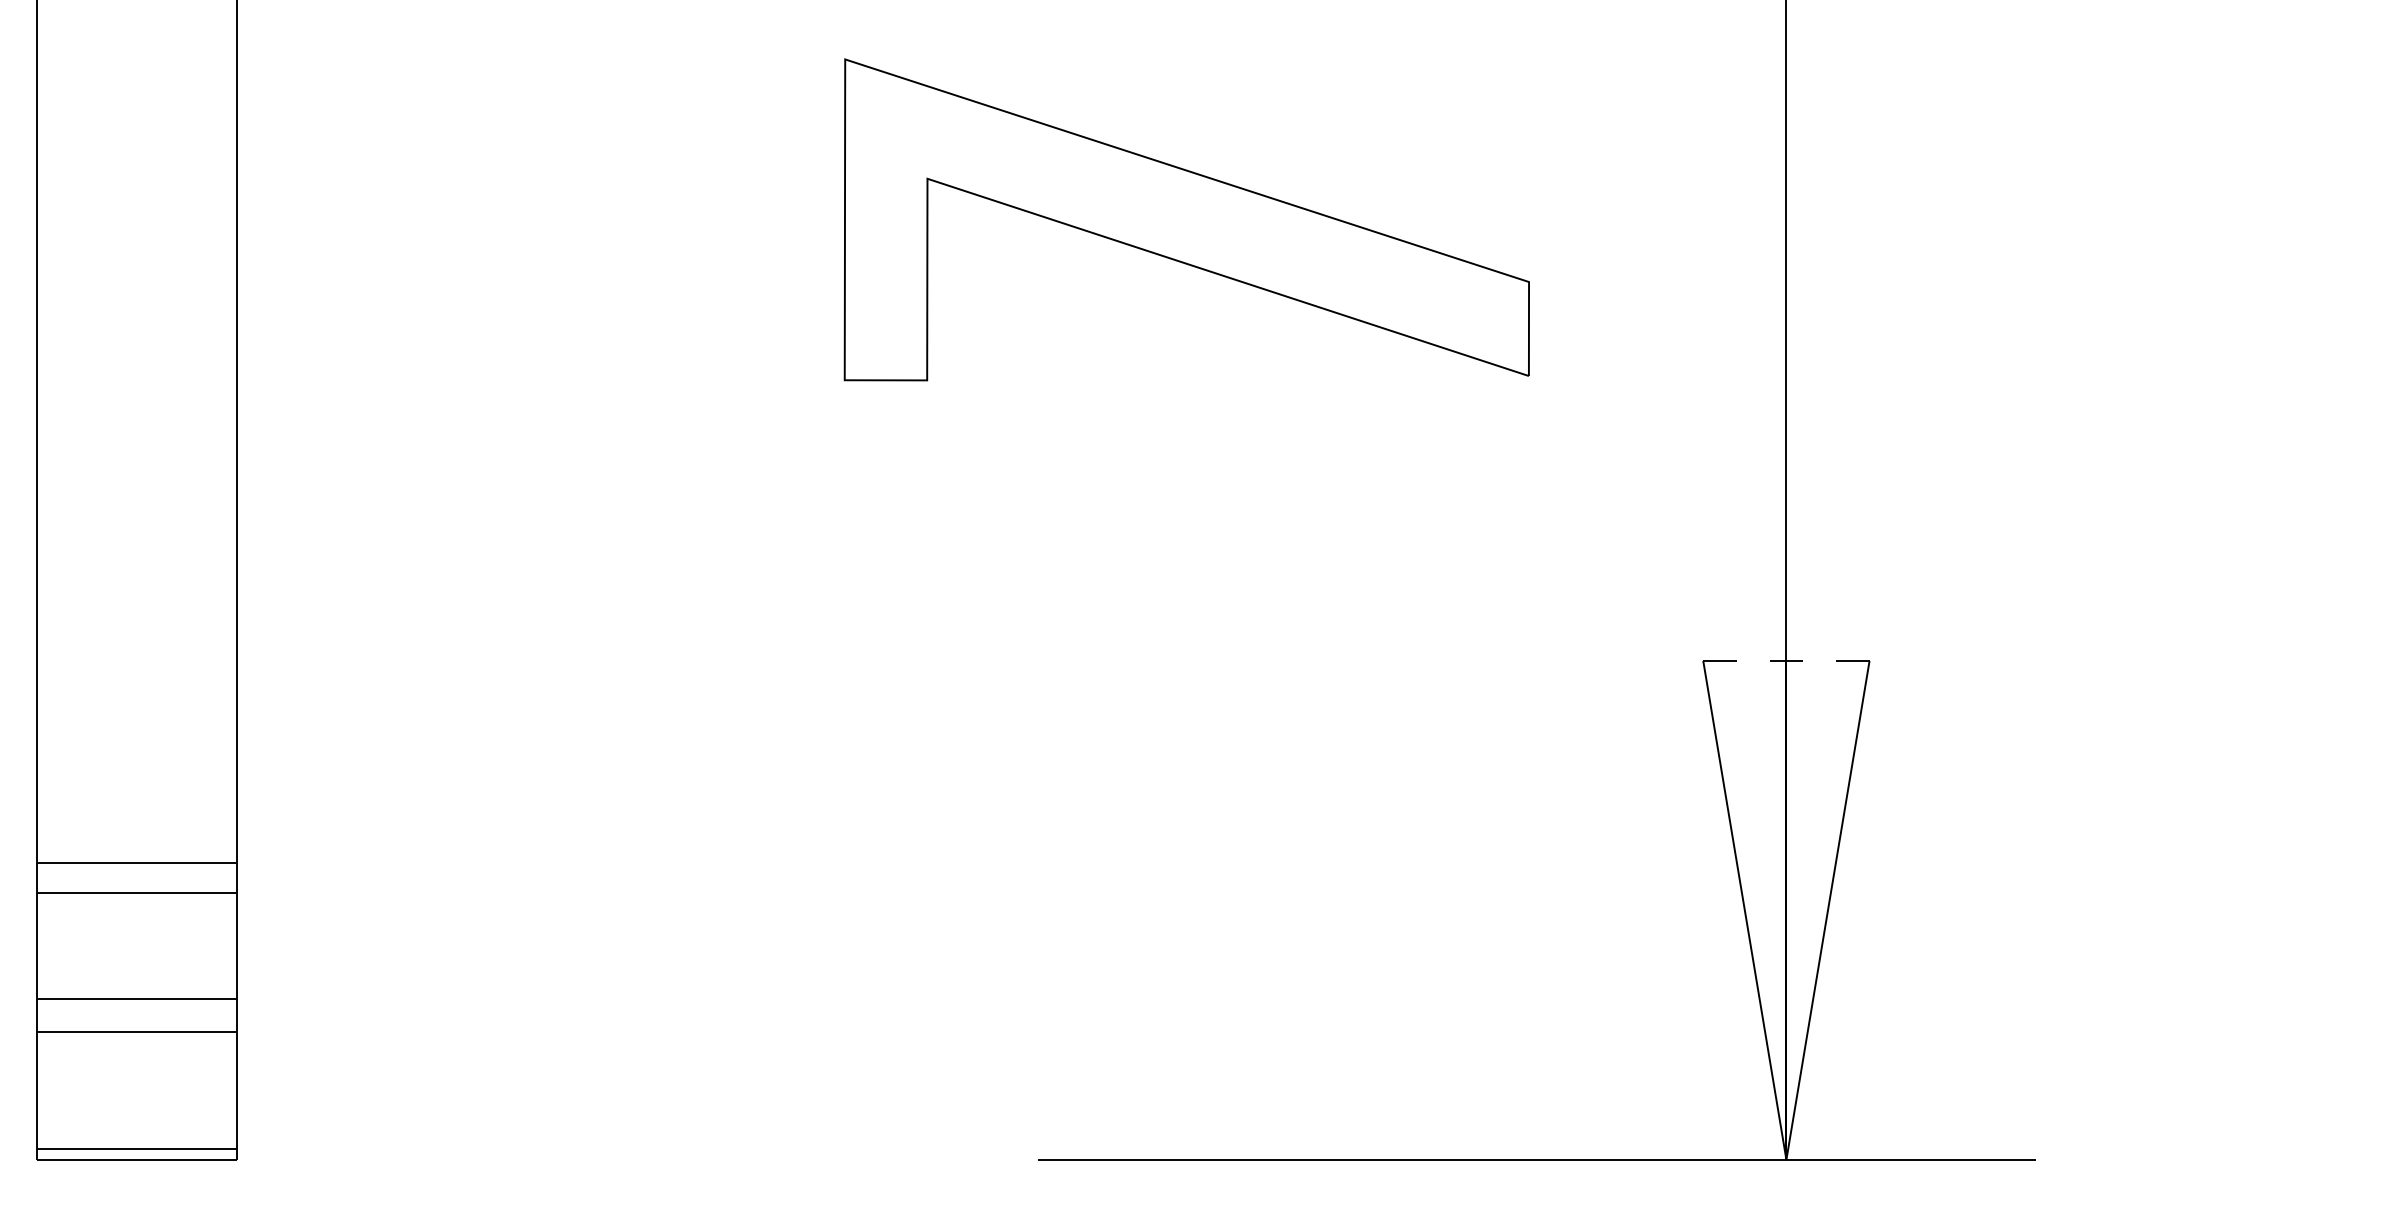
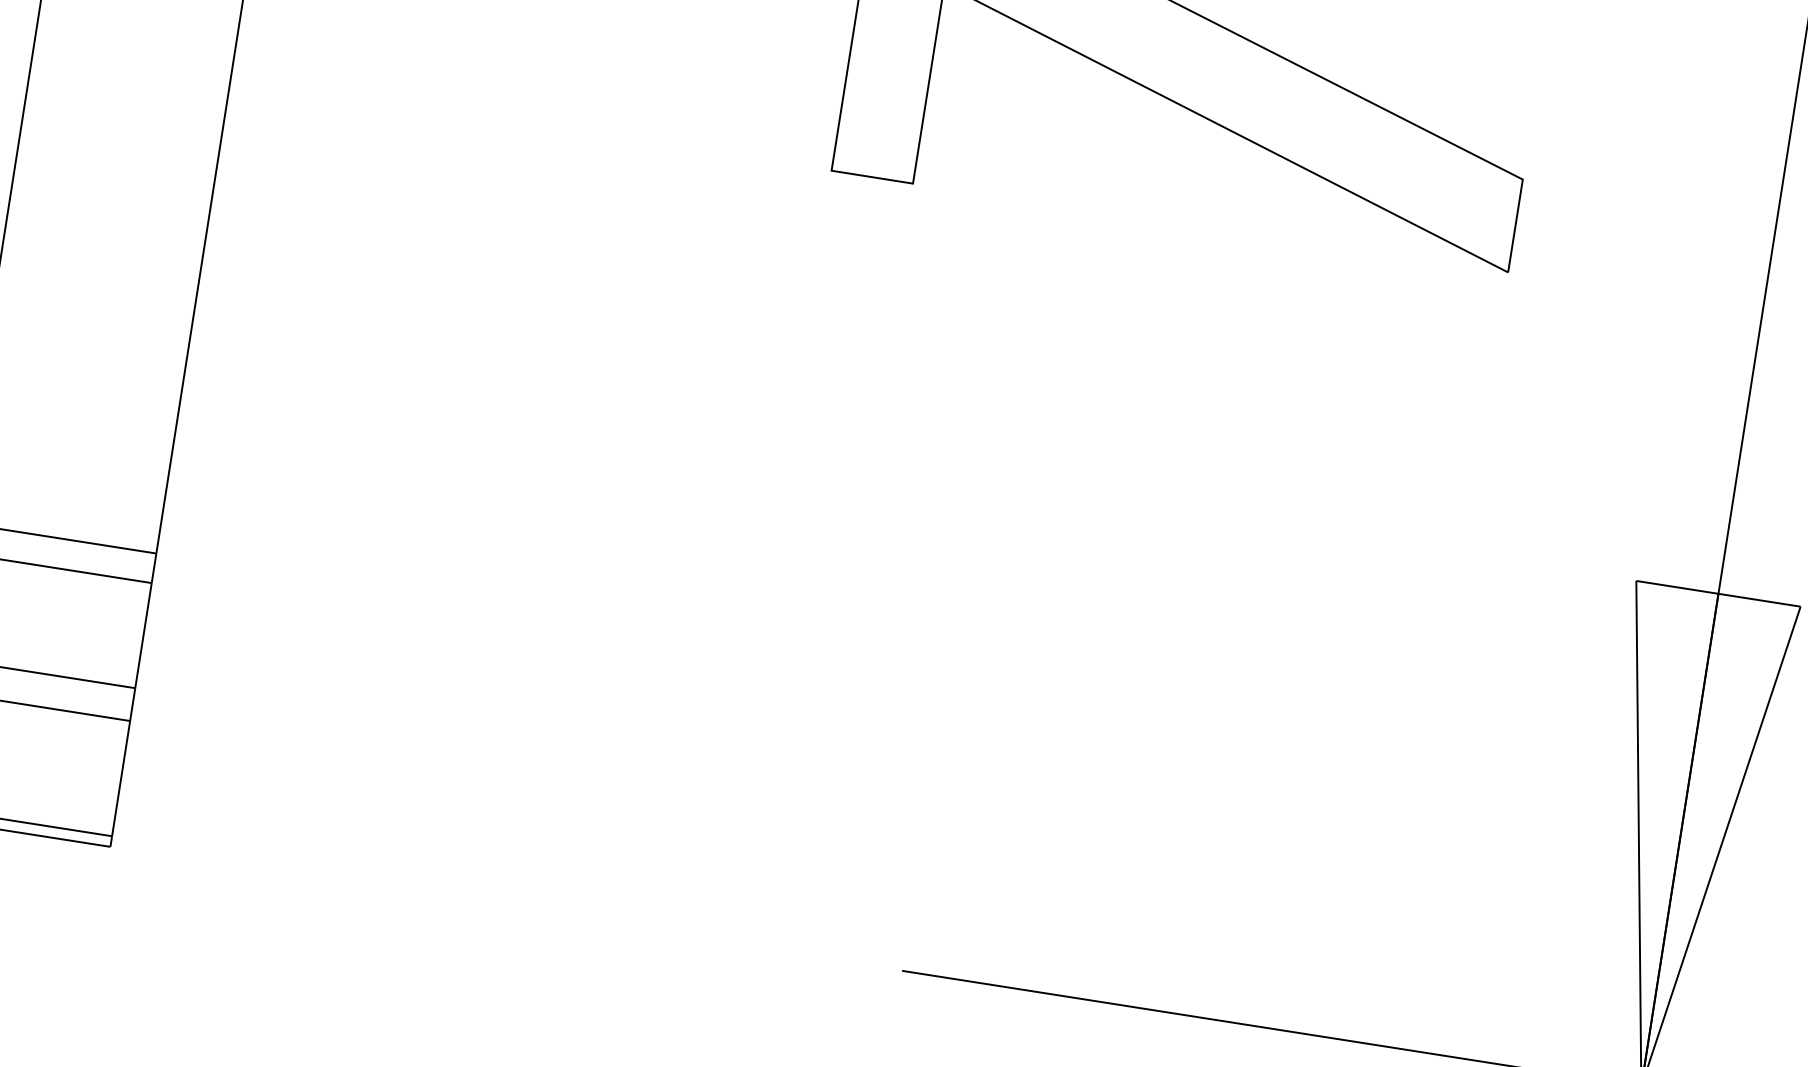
line: (1785, 661) -> (1717, 594), dashed -> solid

